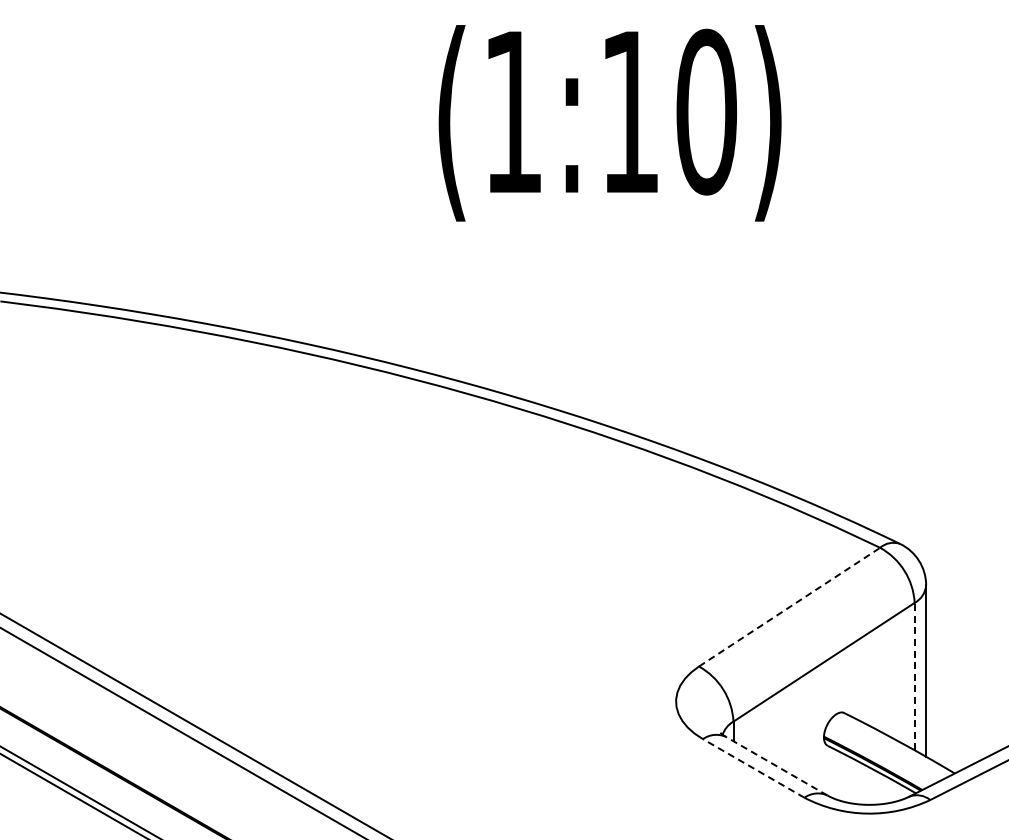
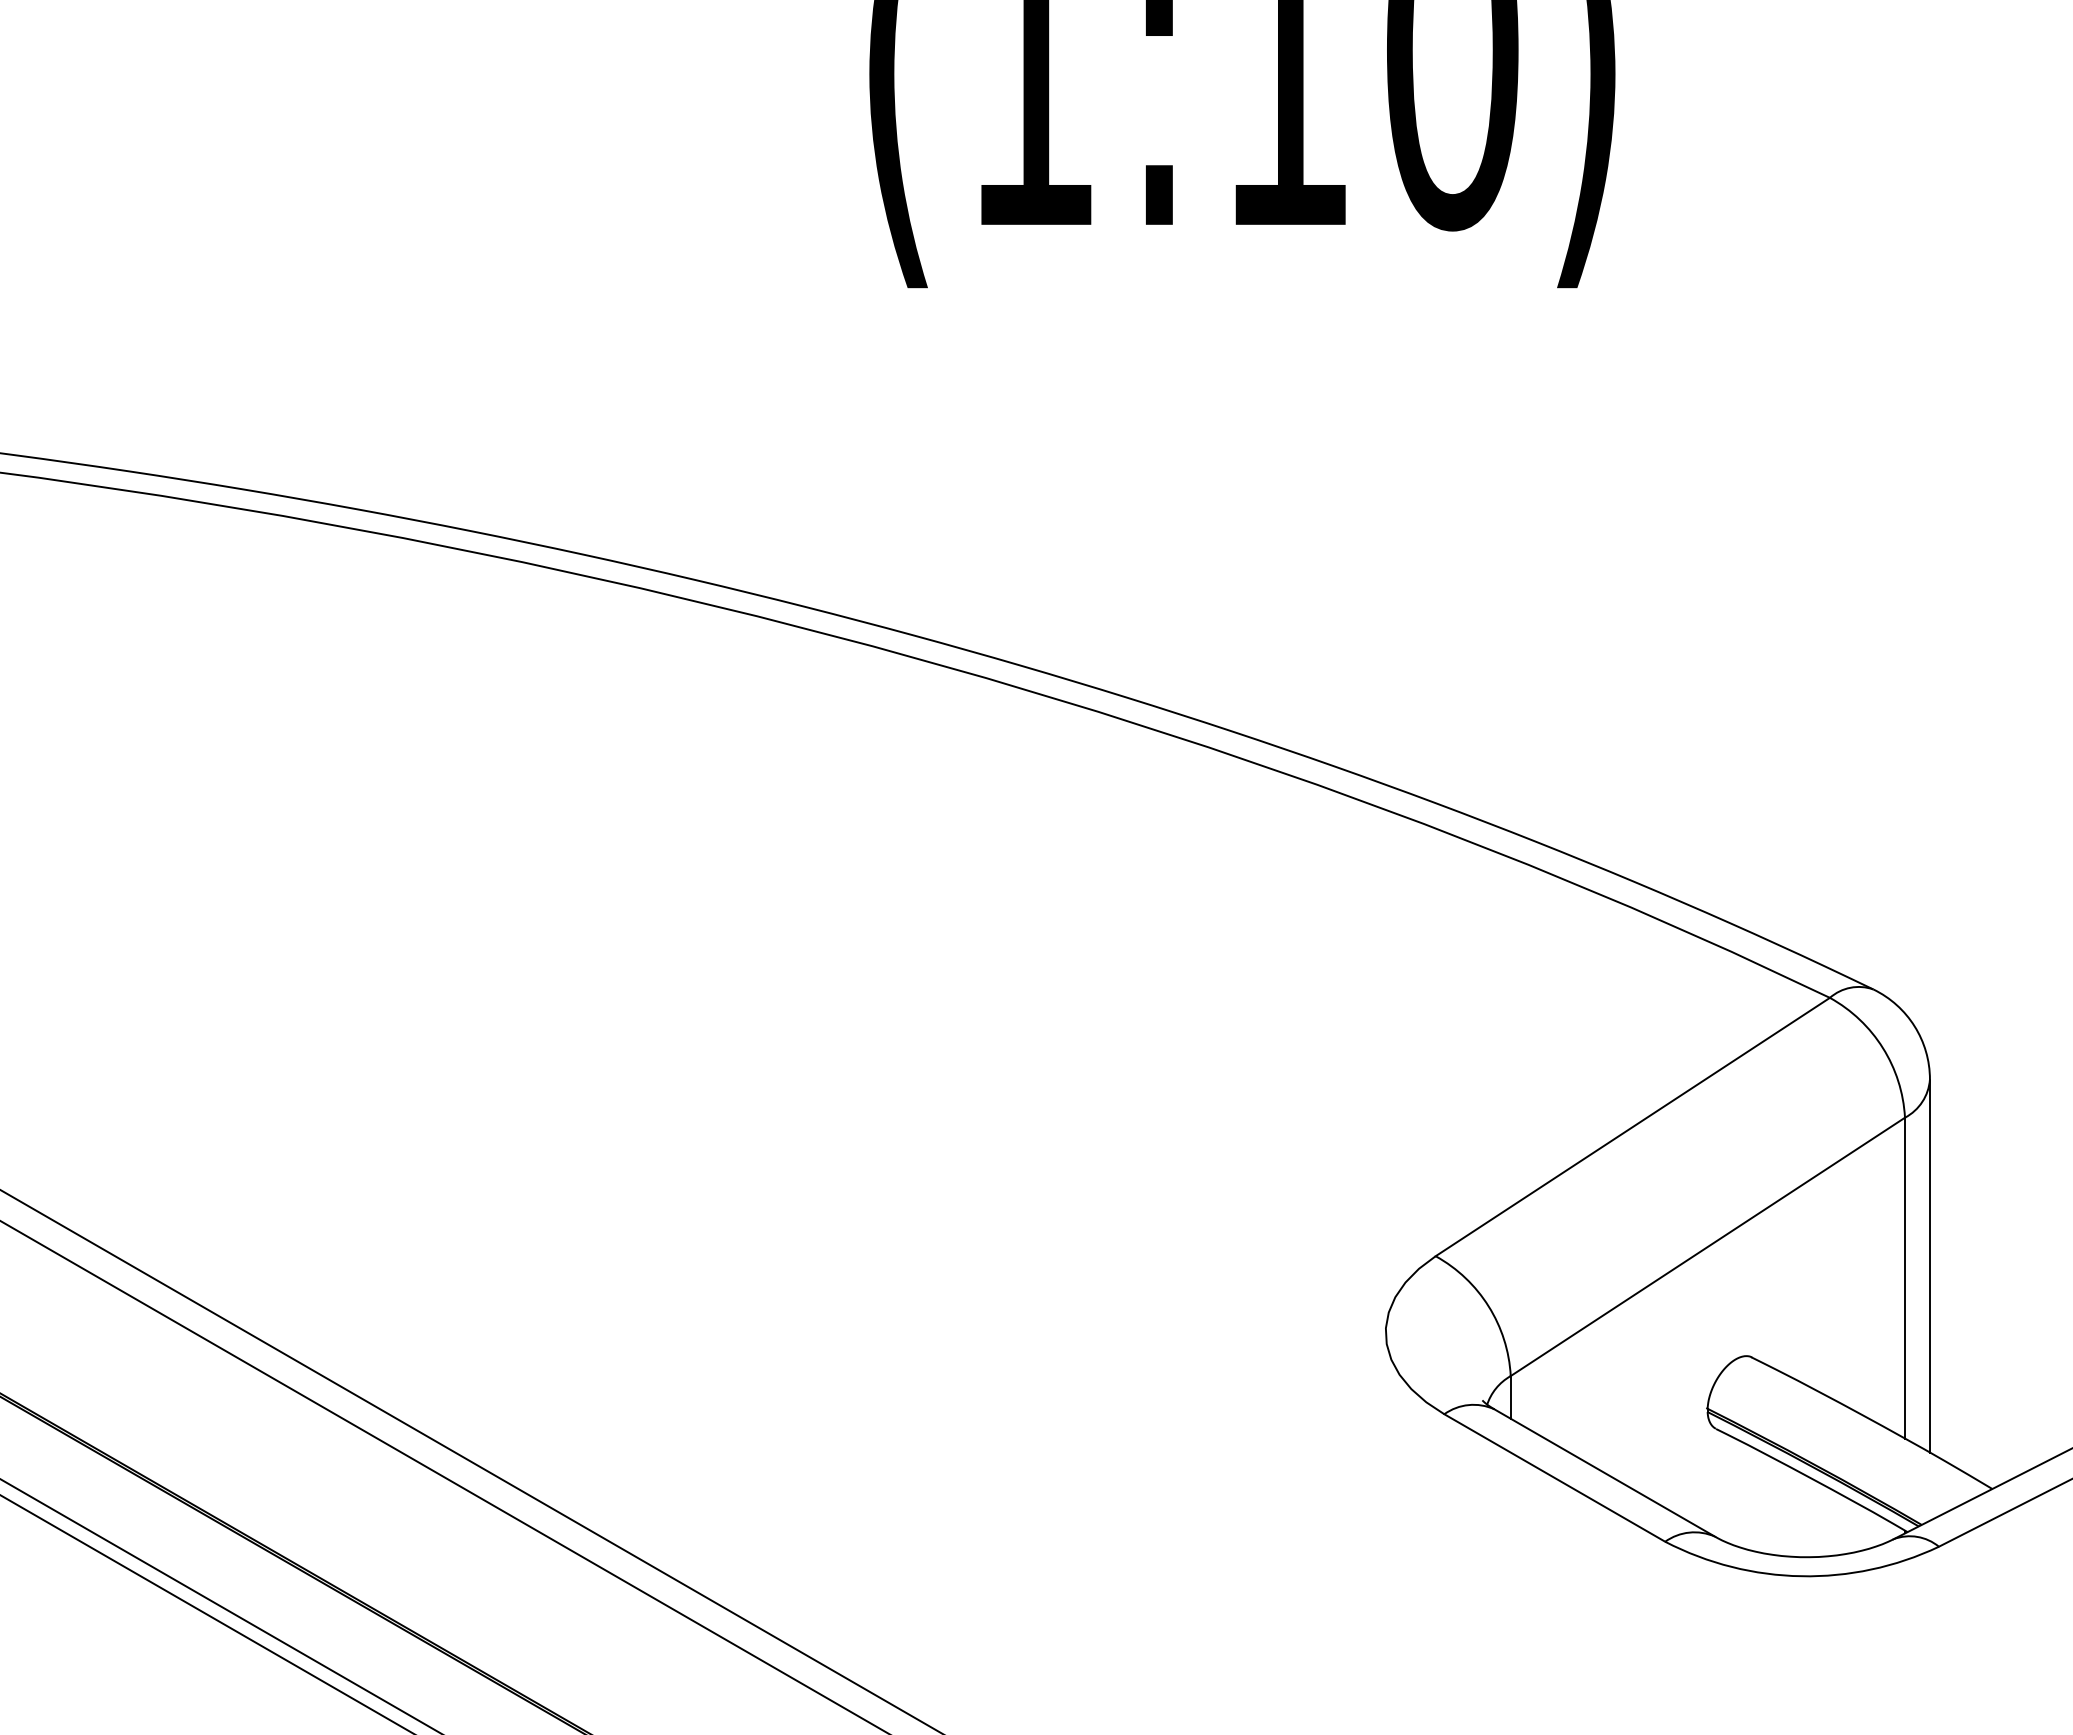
line: (790, 606) -> (1634, 1125), dashed -> solid
line: (914, 676) -> (1904, 1277), dashed -> solid
line: (776, 766) -> (1604, 1473), dashed -> solid
line: (753, 768) -> (1554, 1478), dashed -> solid

